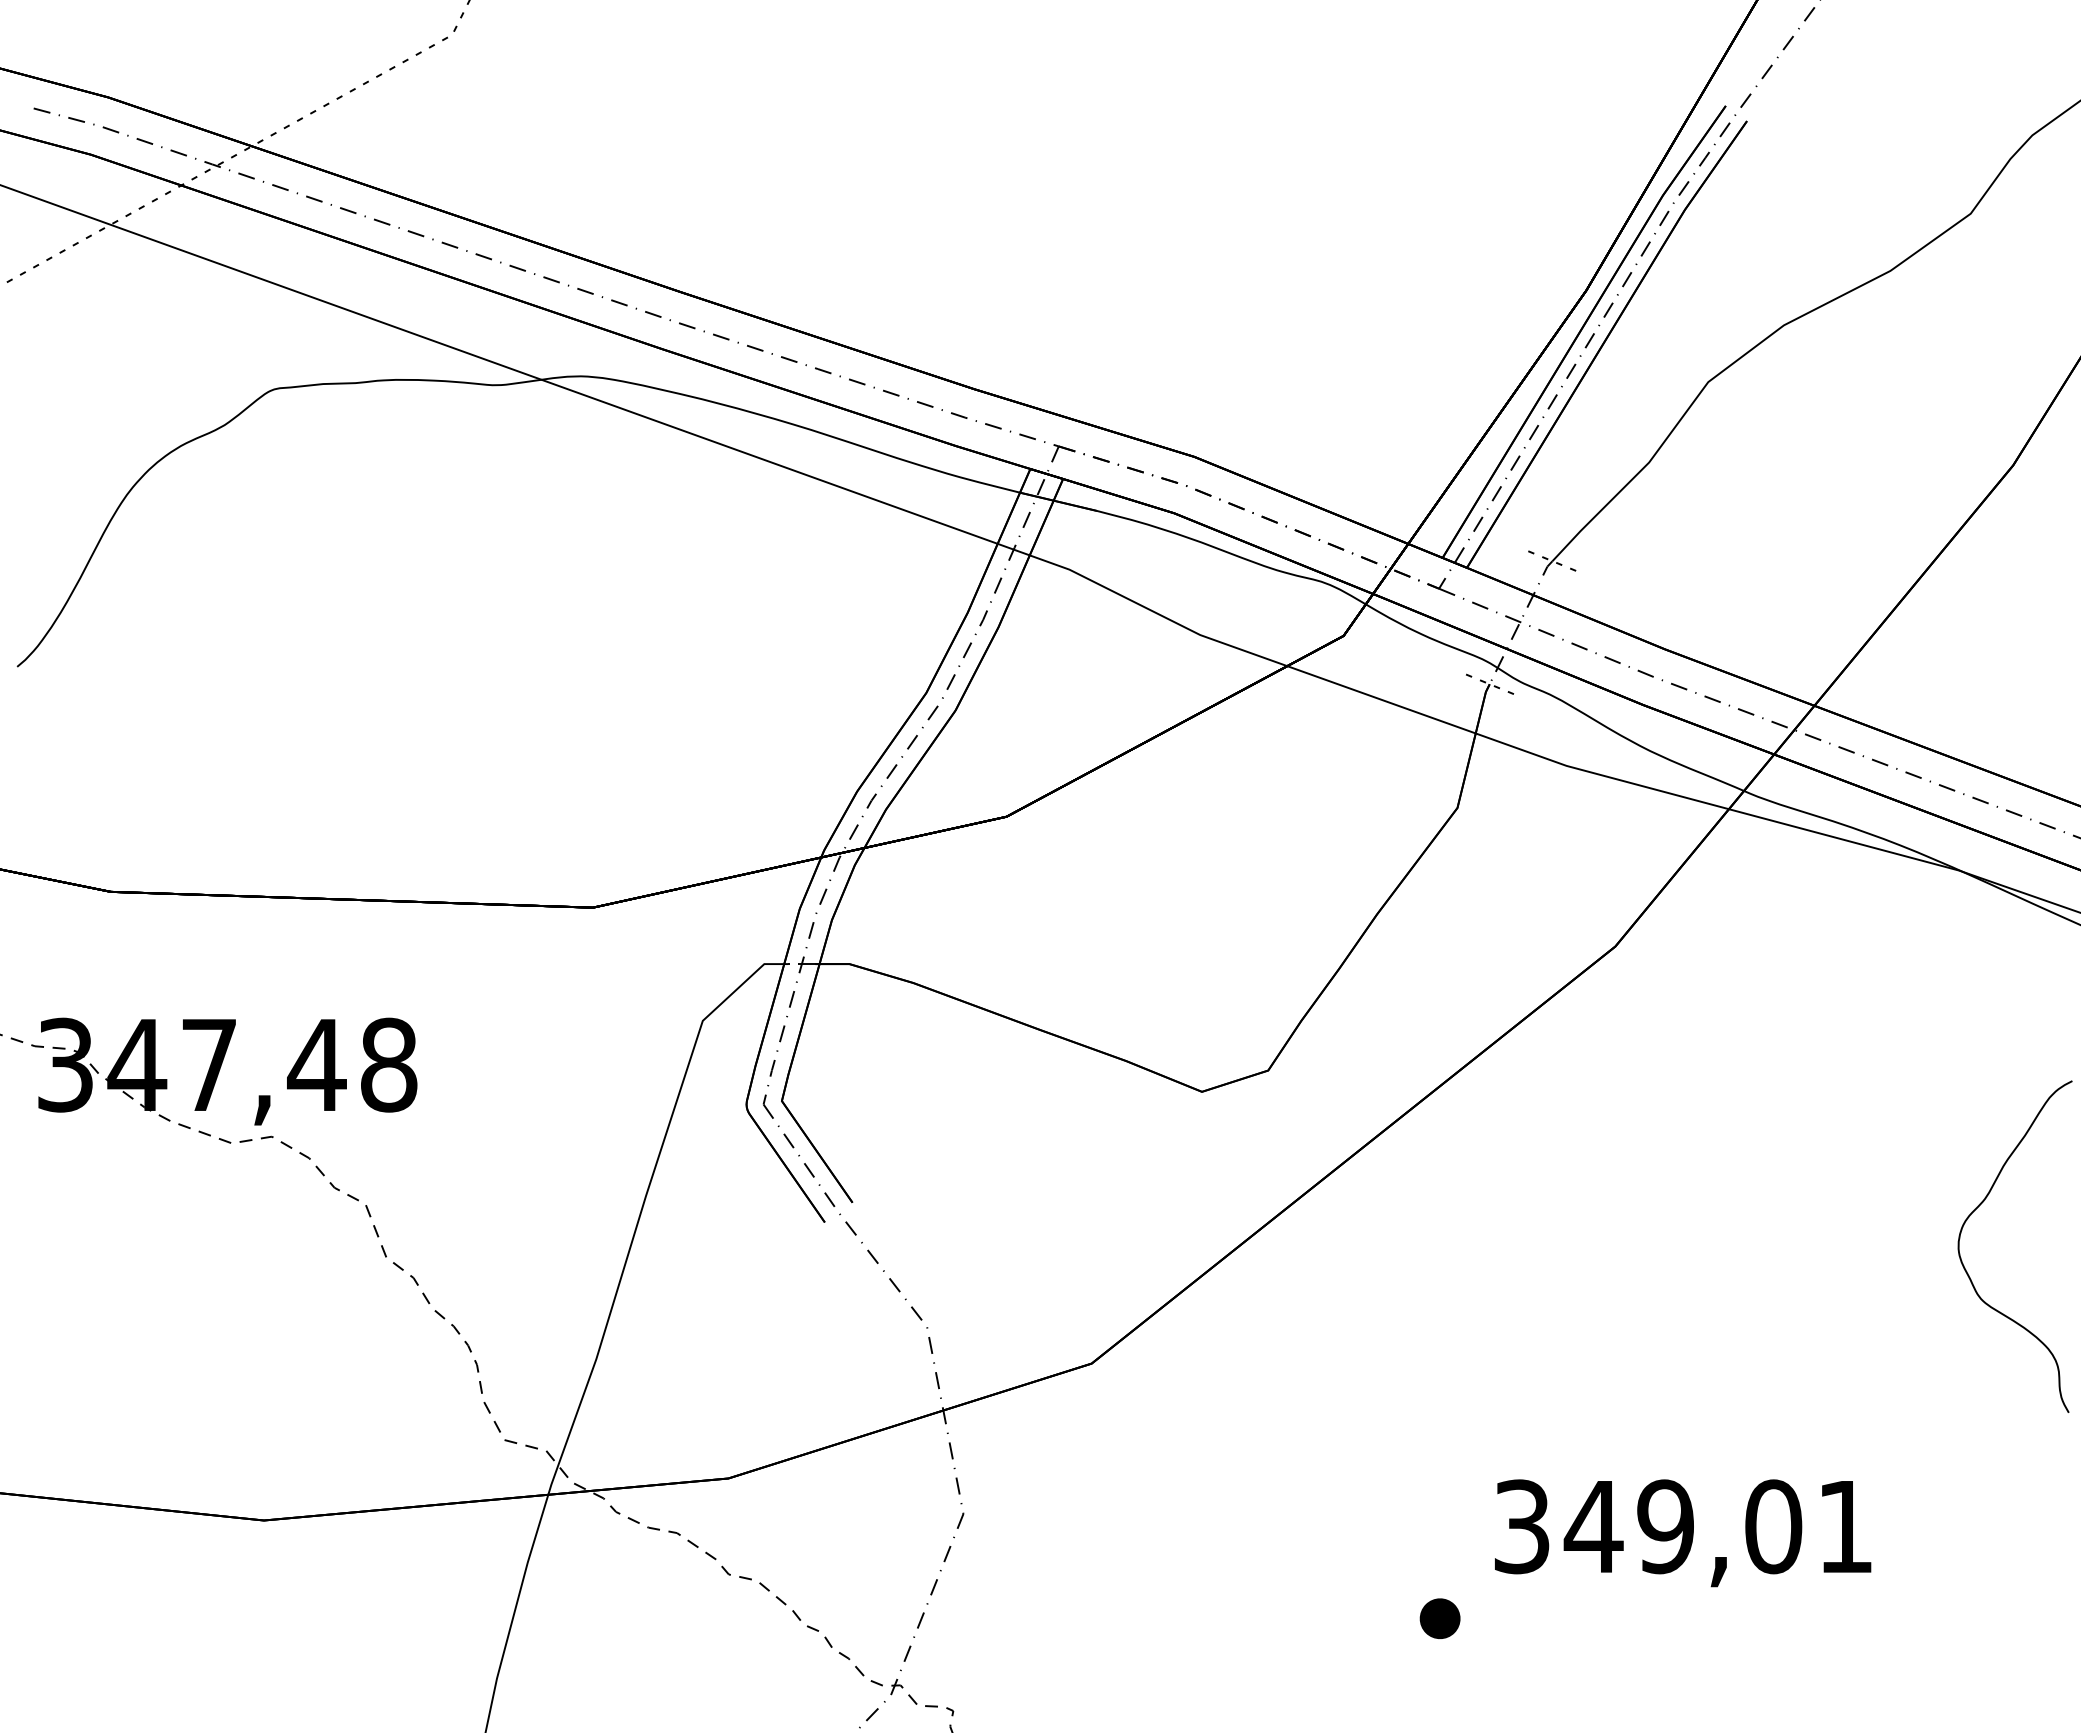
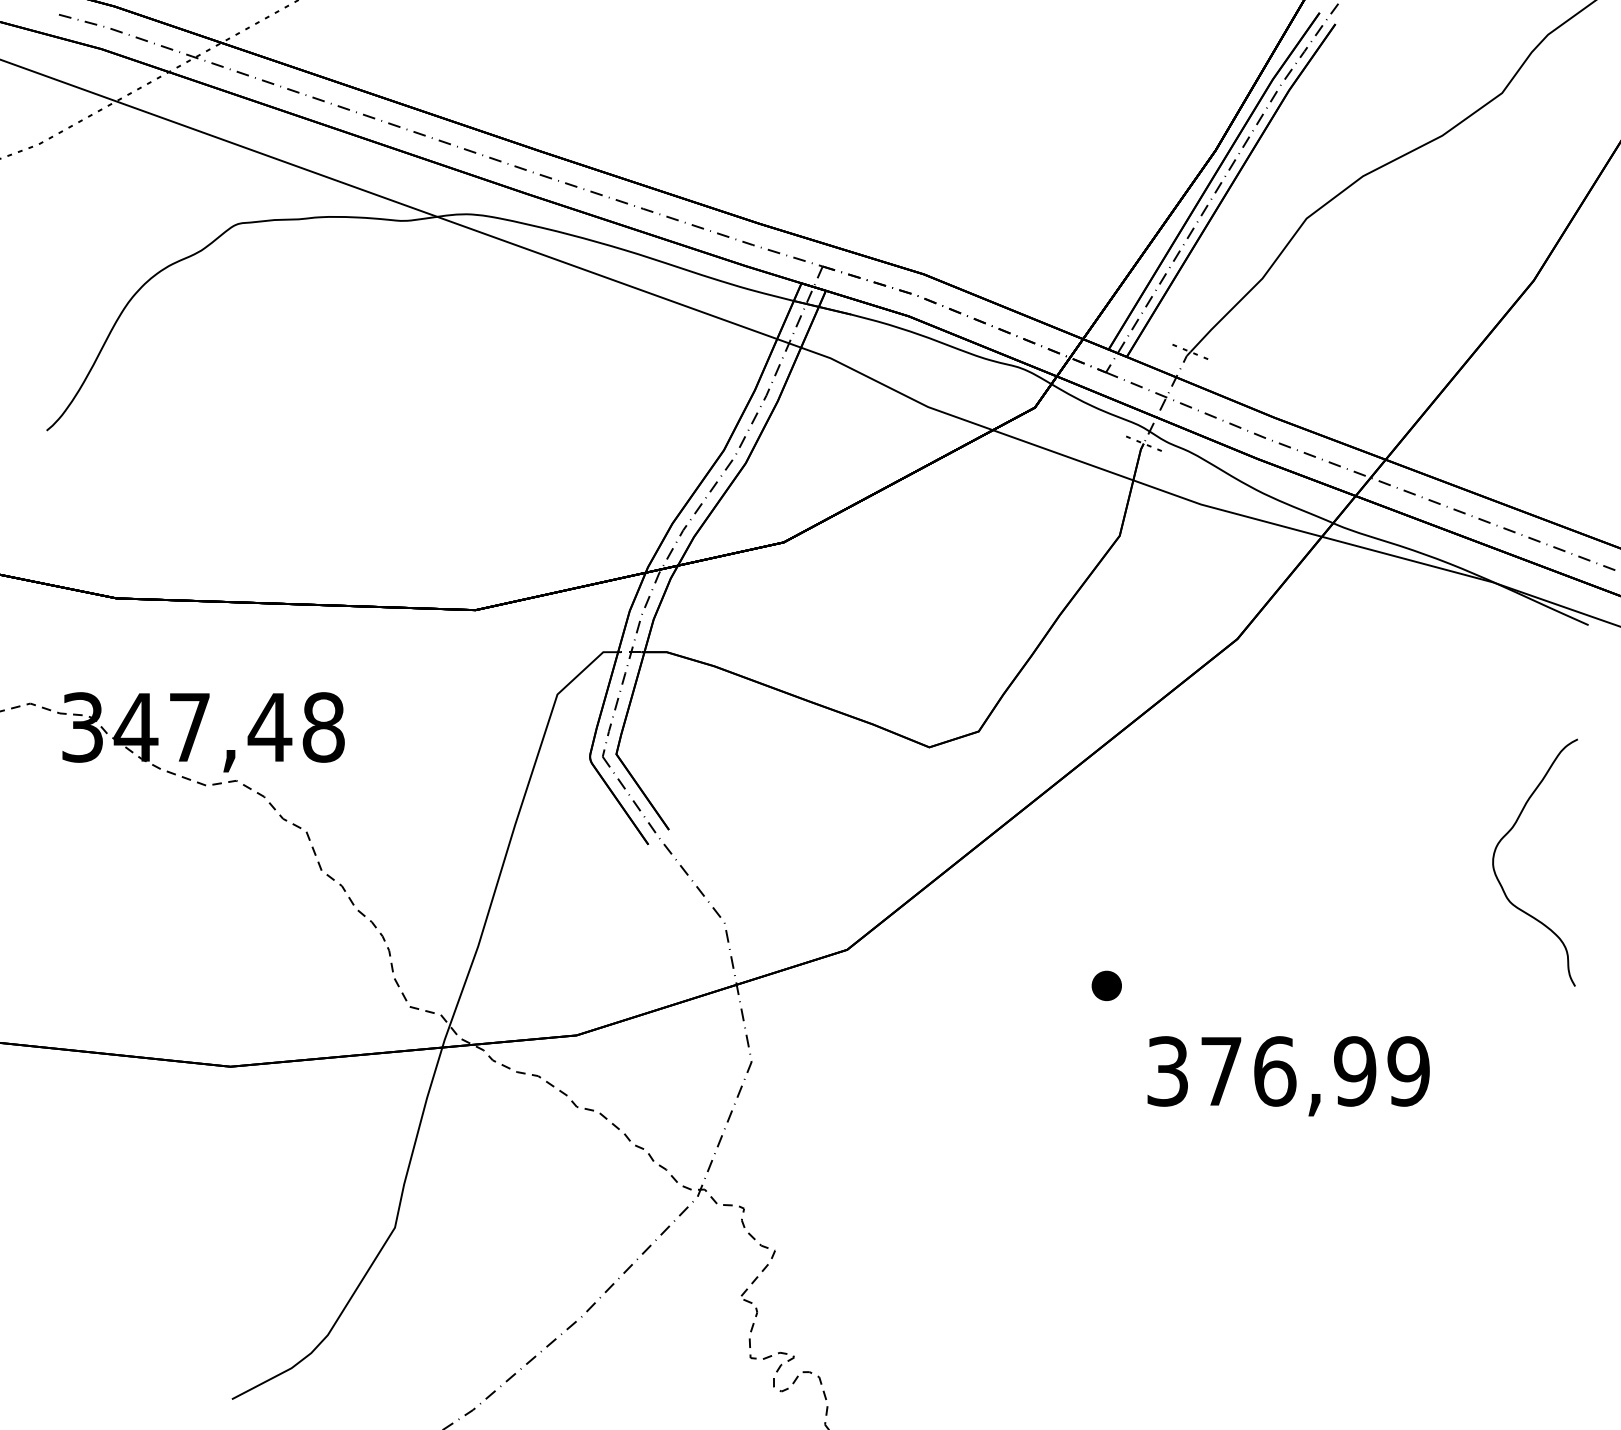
text: (1718, 1526) -> (1314, 1071), 349,01 -> 376,99
part: (1439, 1618) -> (1106, 985), moved

